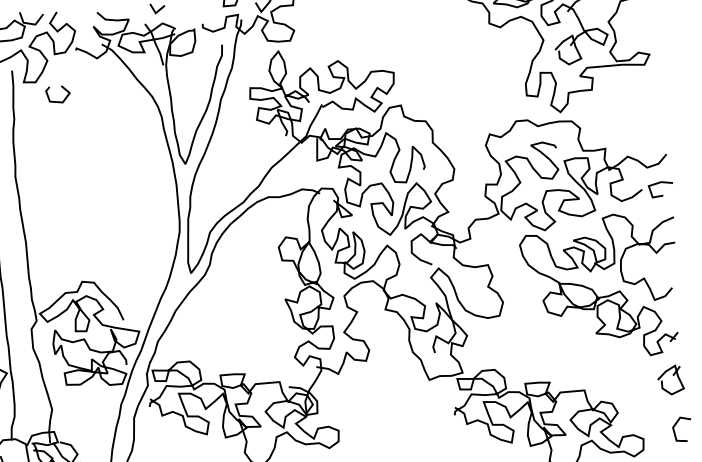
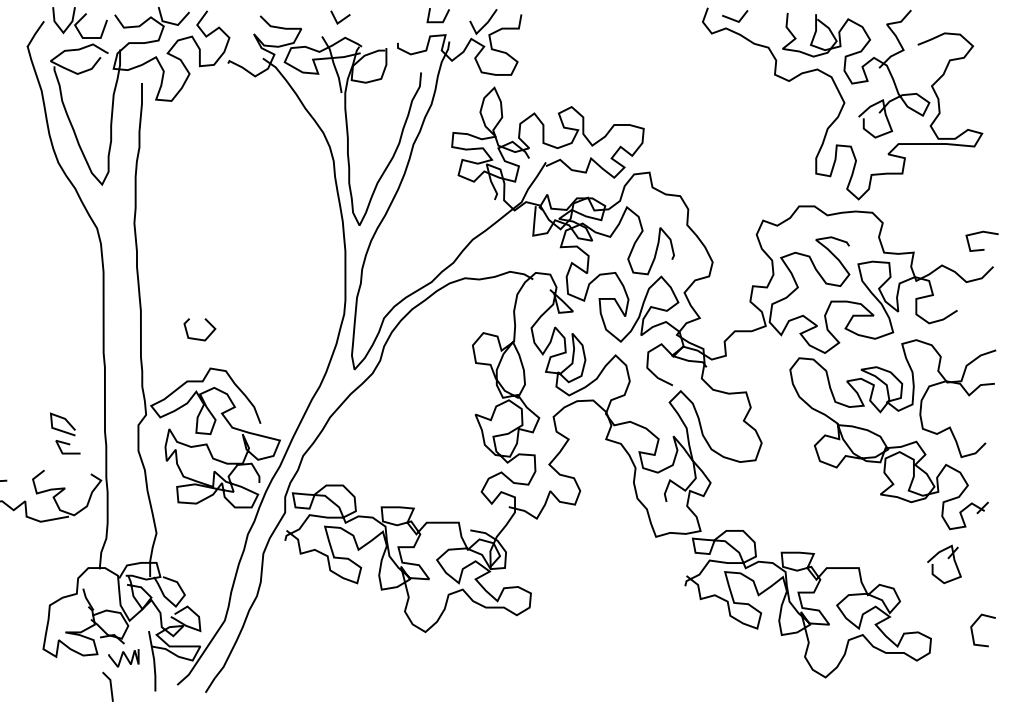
curve: (58, 101) -> (199, 338), moved
line: (660, 183) -> (981, 233), moved
part: (673, 376) -> (948, 559), moved

